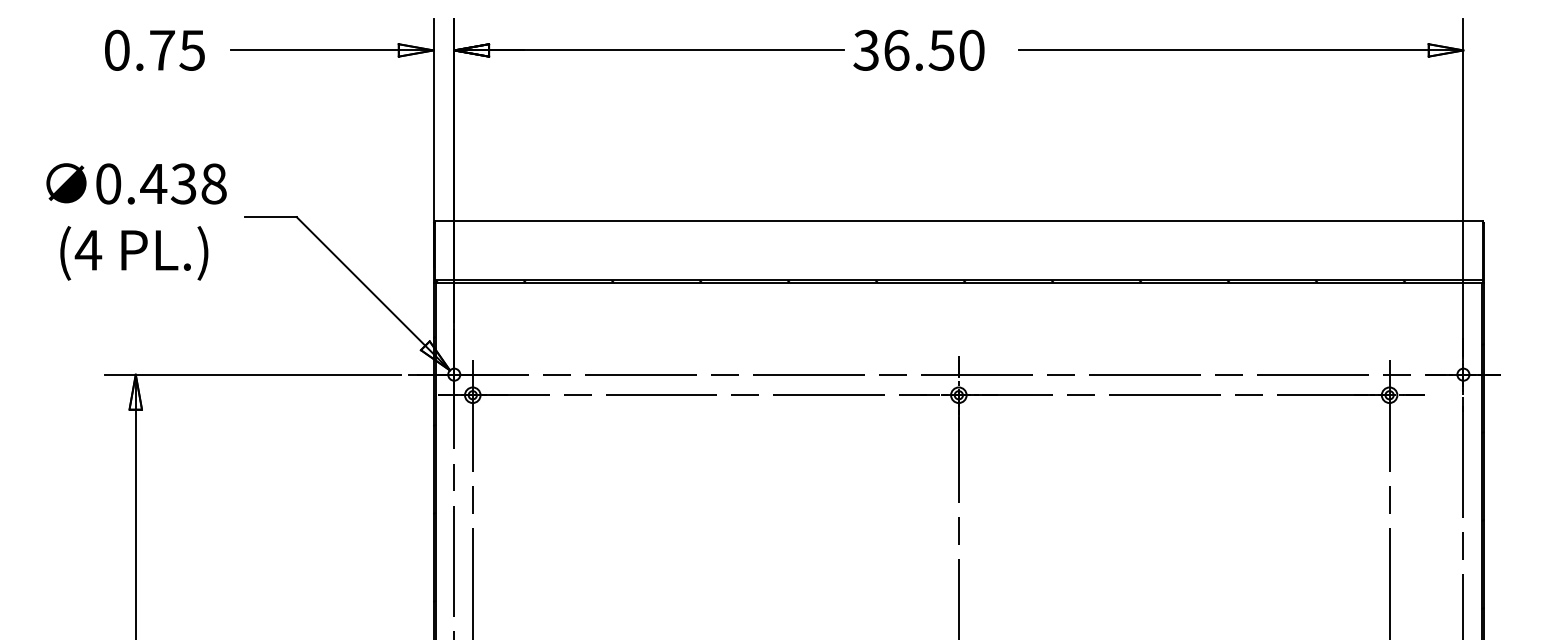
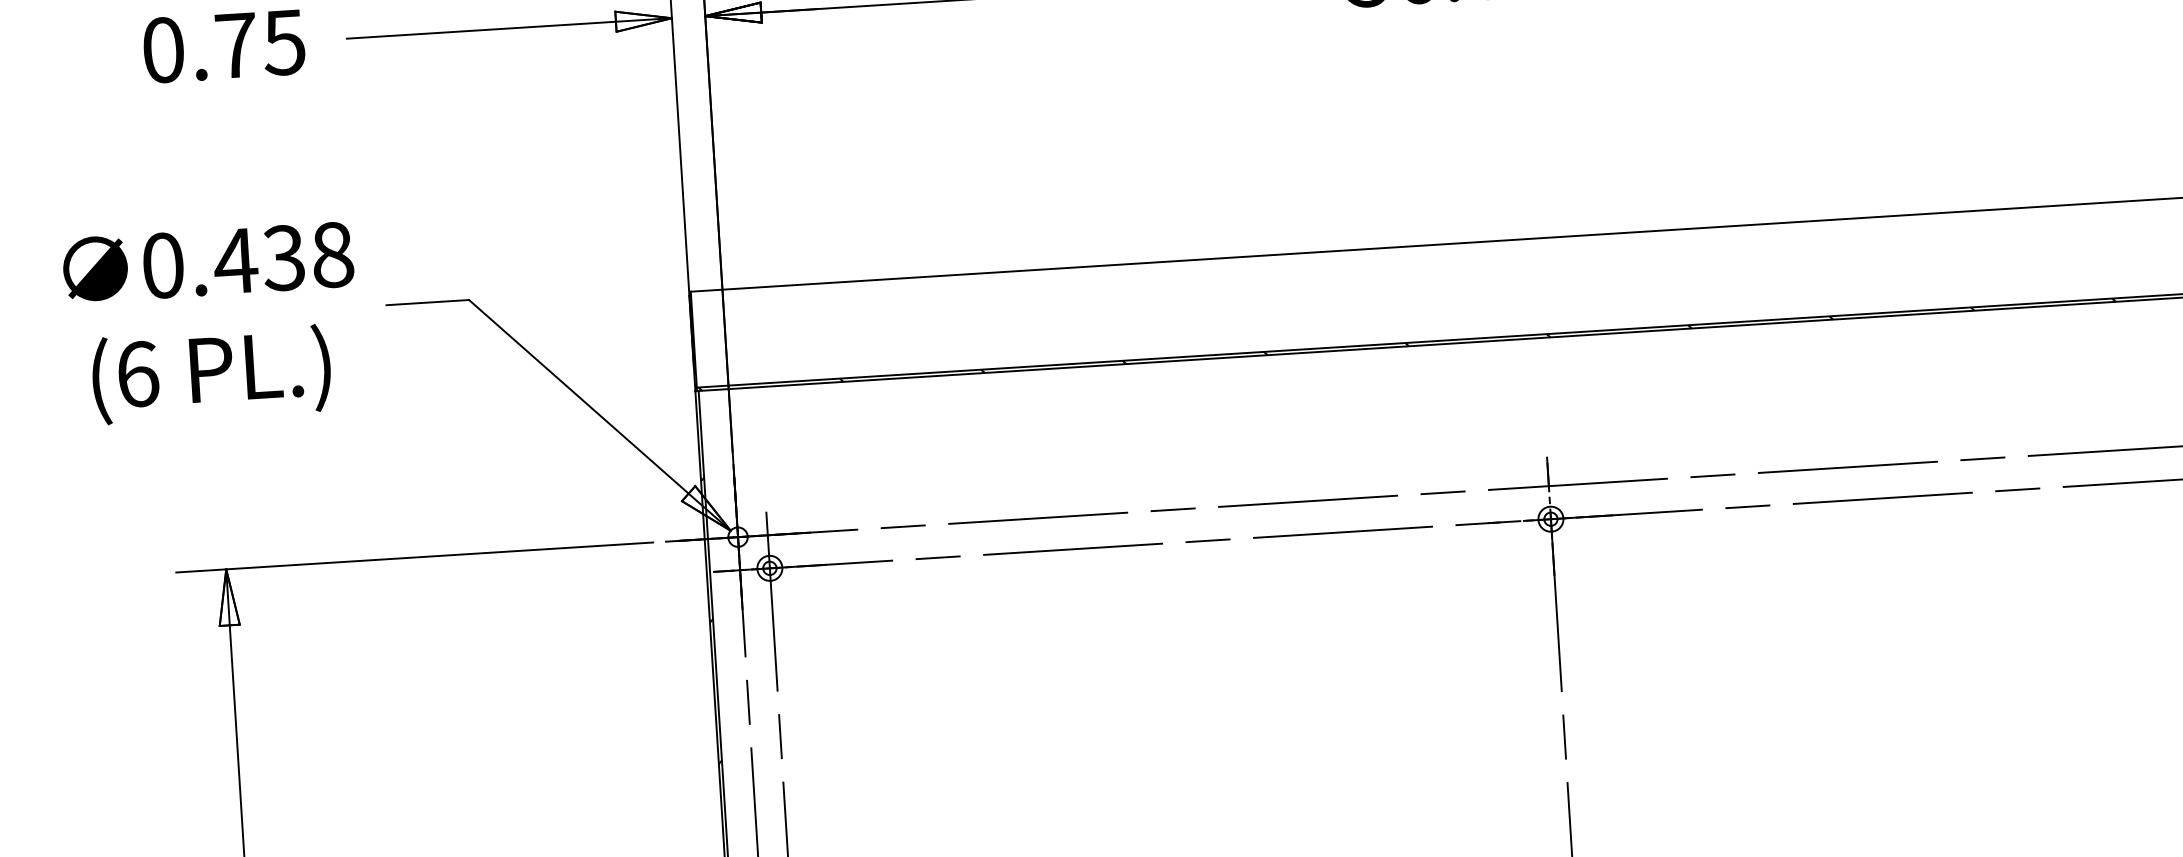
text: (88, 249) -> (137, 372), (4 -> (6

